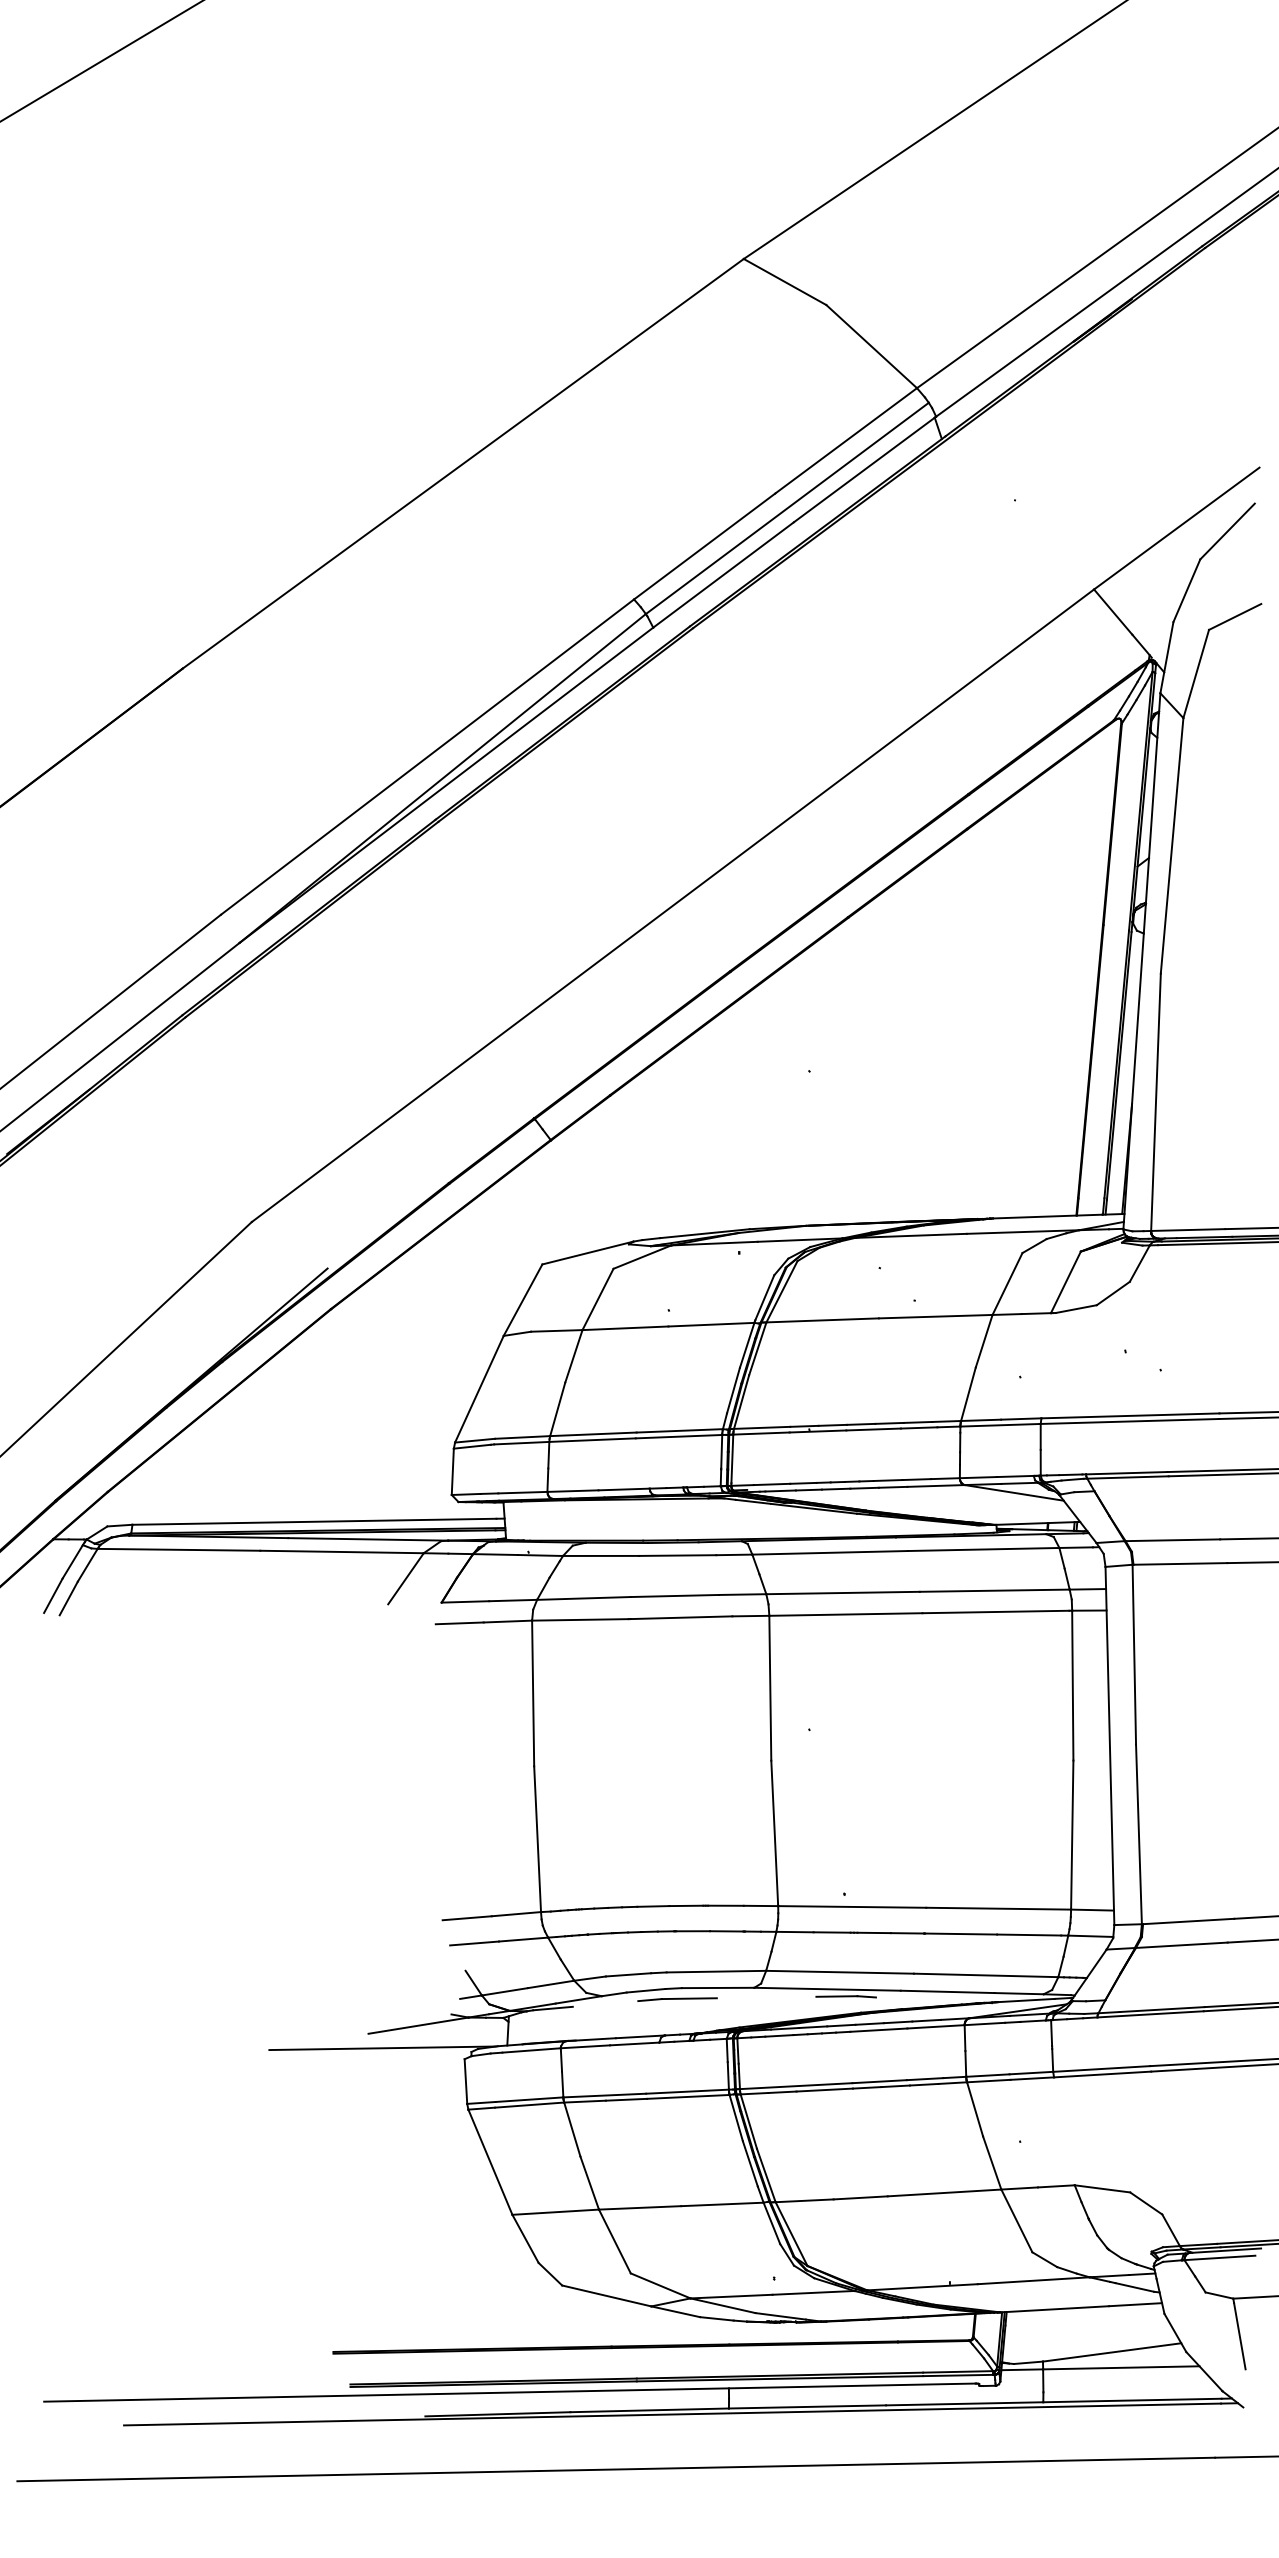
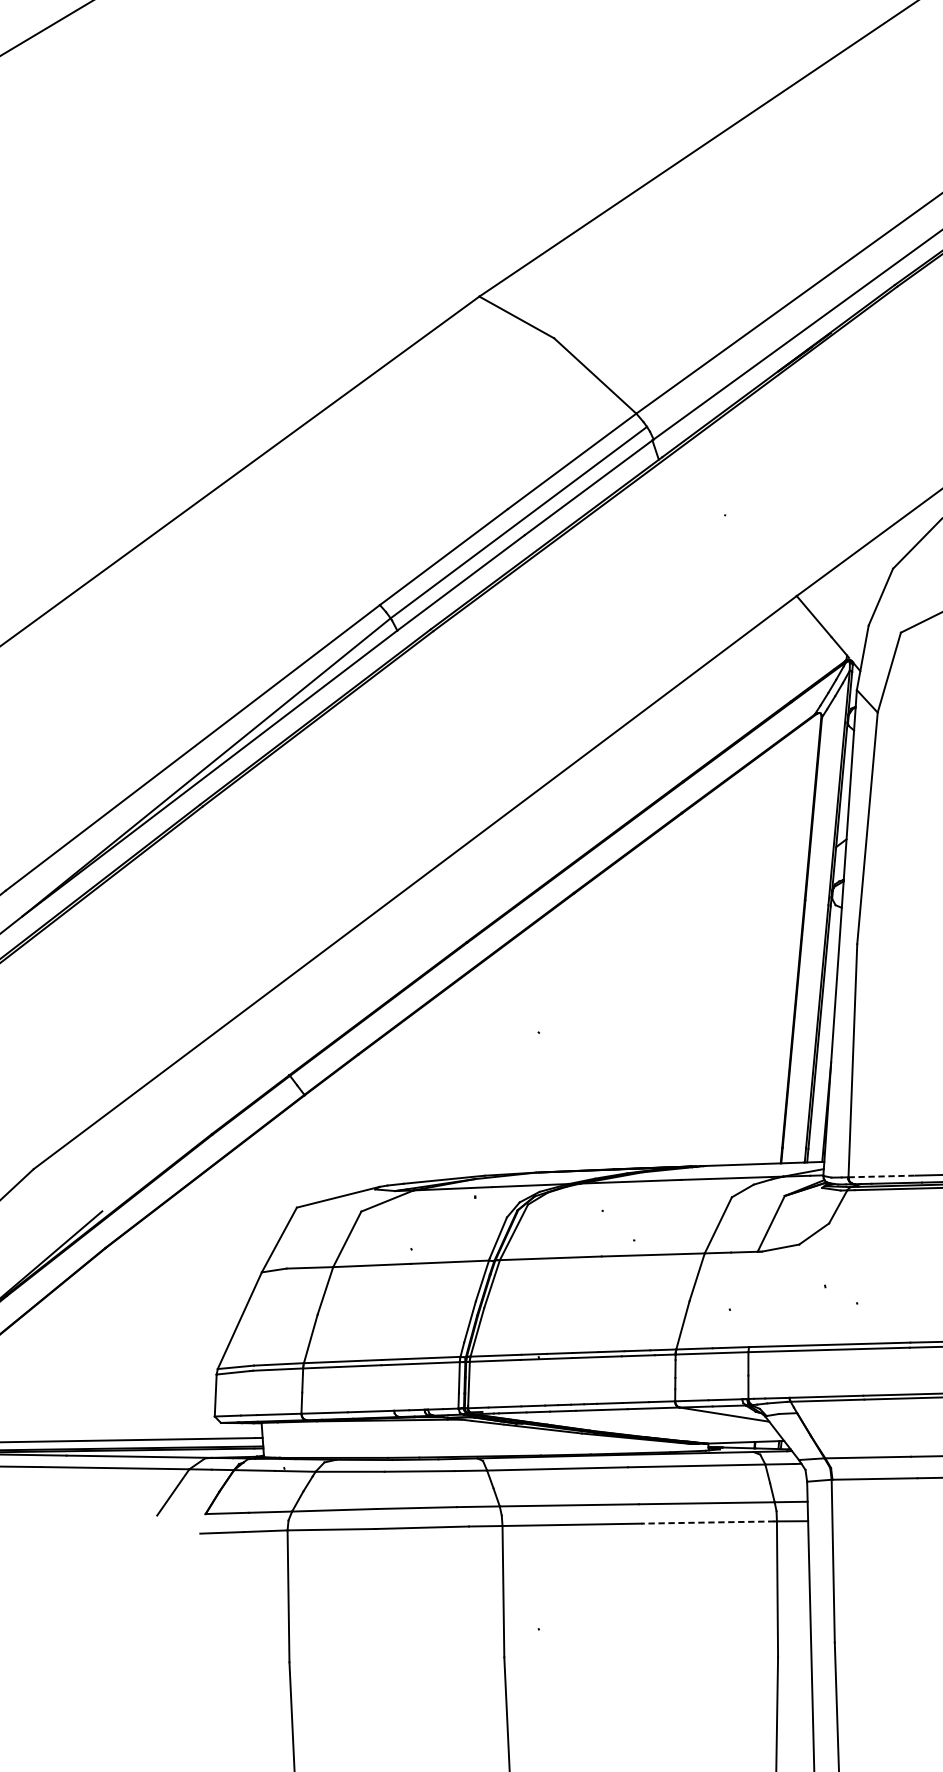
line: (1188, 1230) -> (882, 1176), solid -> dashed
line: (995, 1612) -> (707, 1523), solid -> dashed

